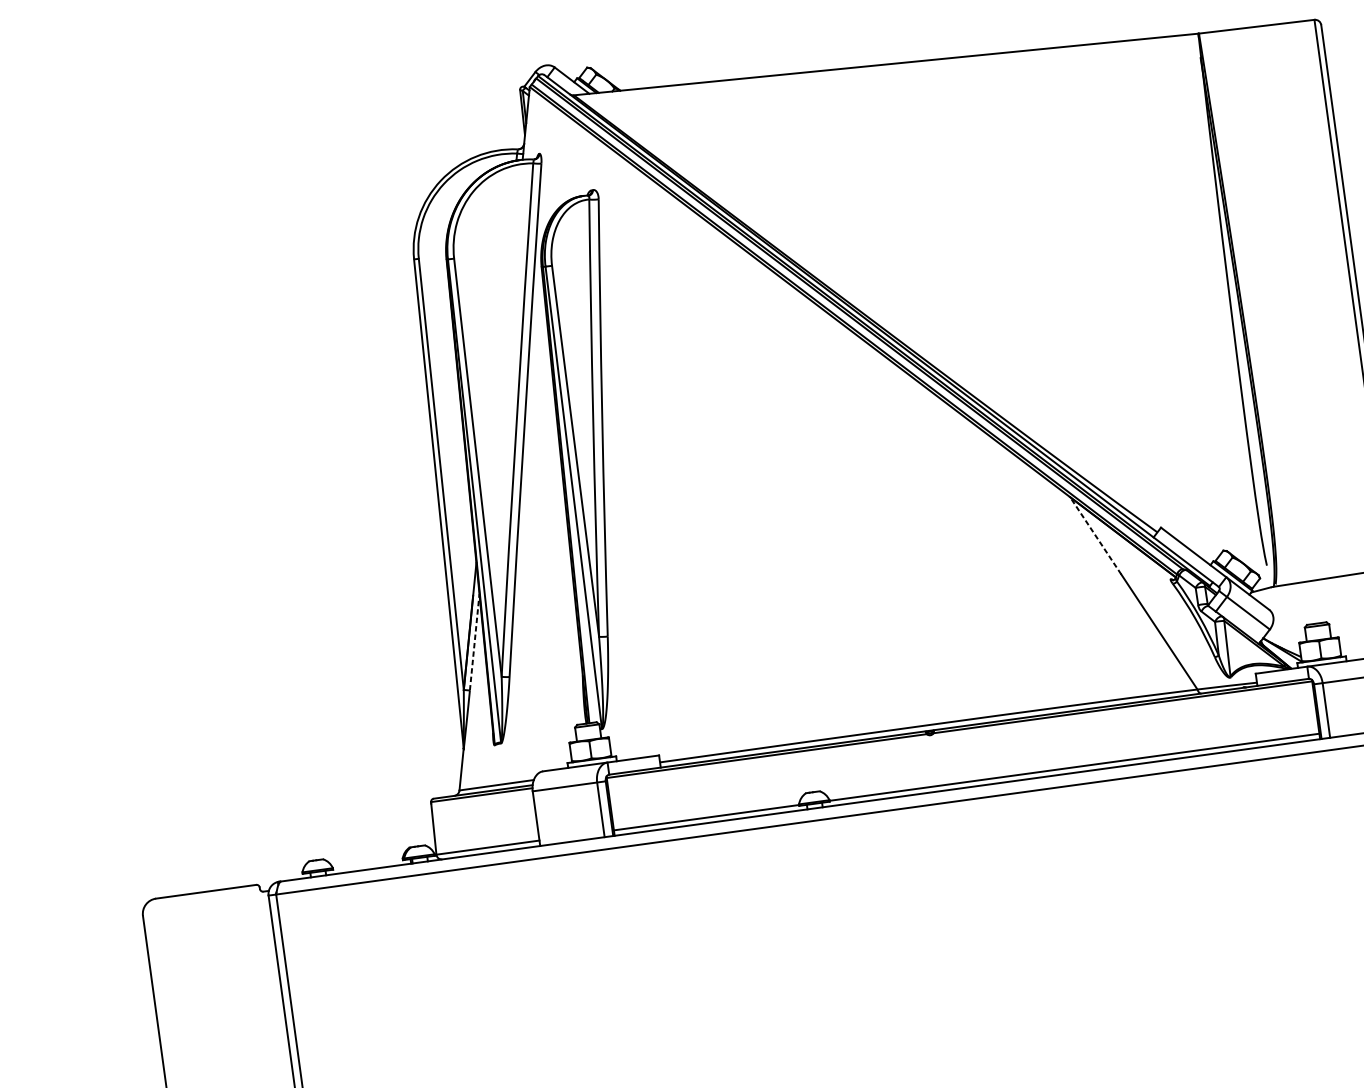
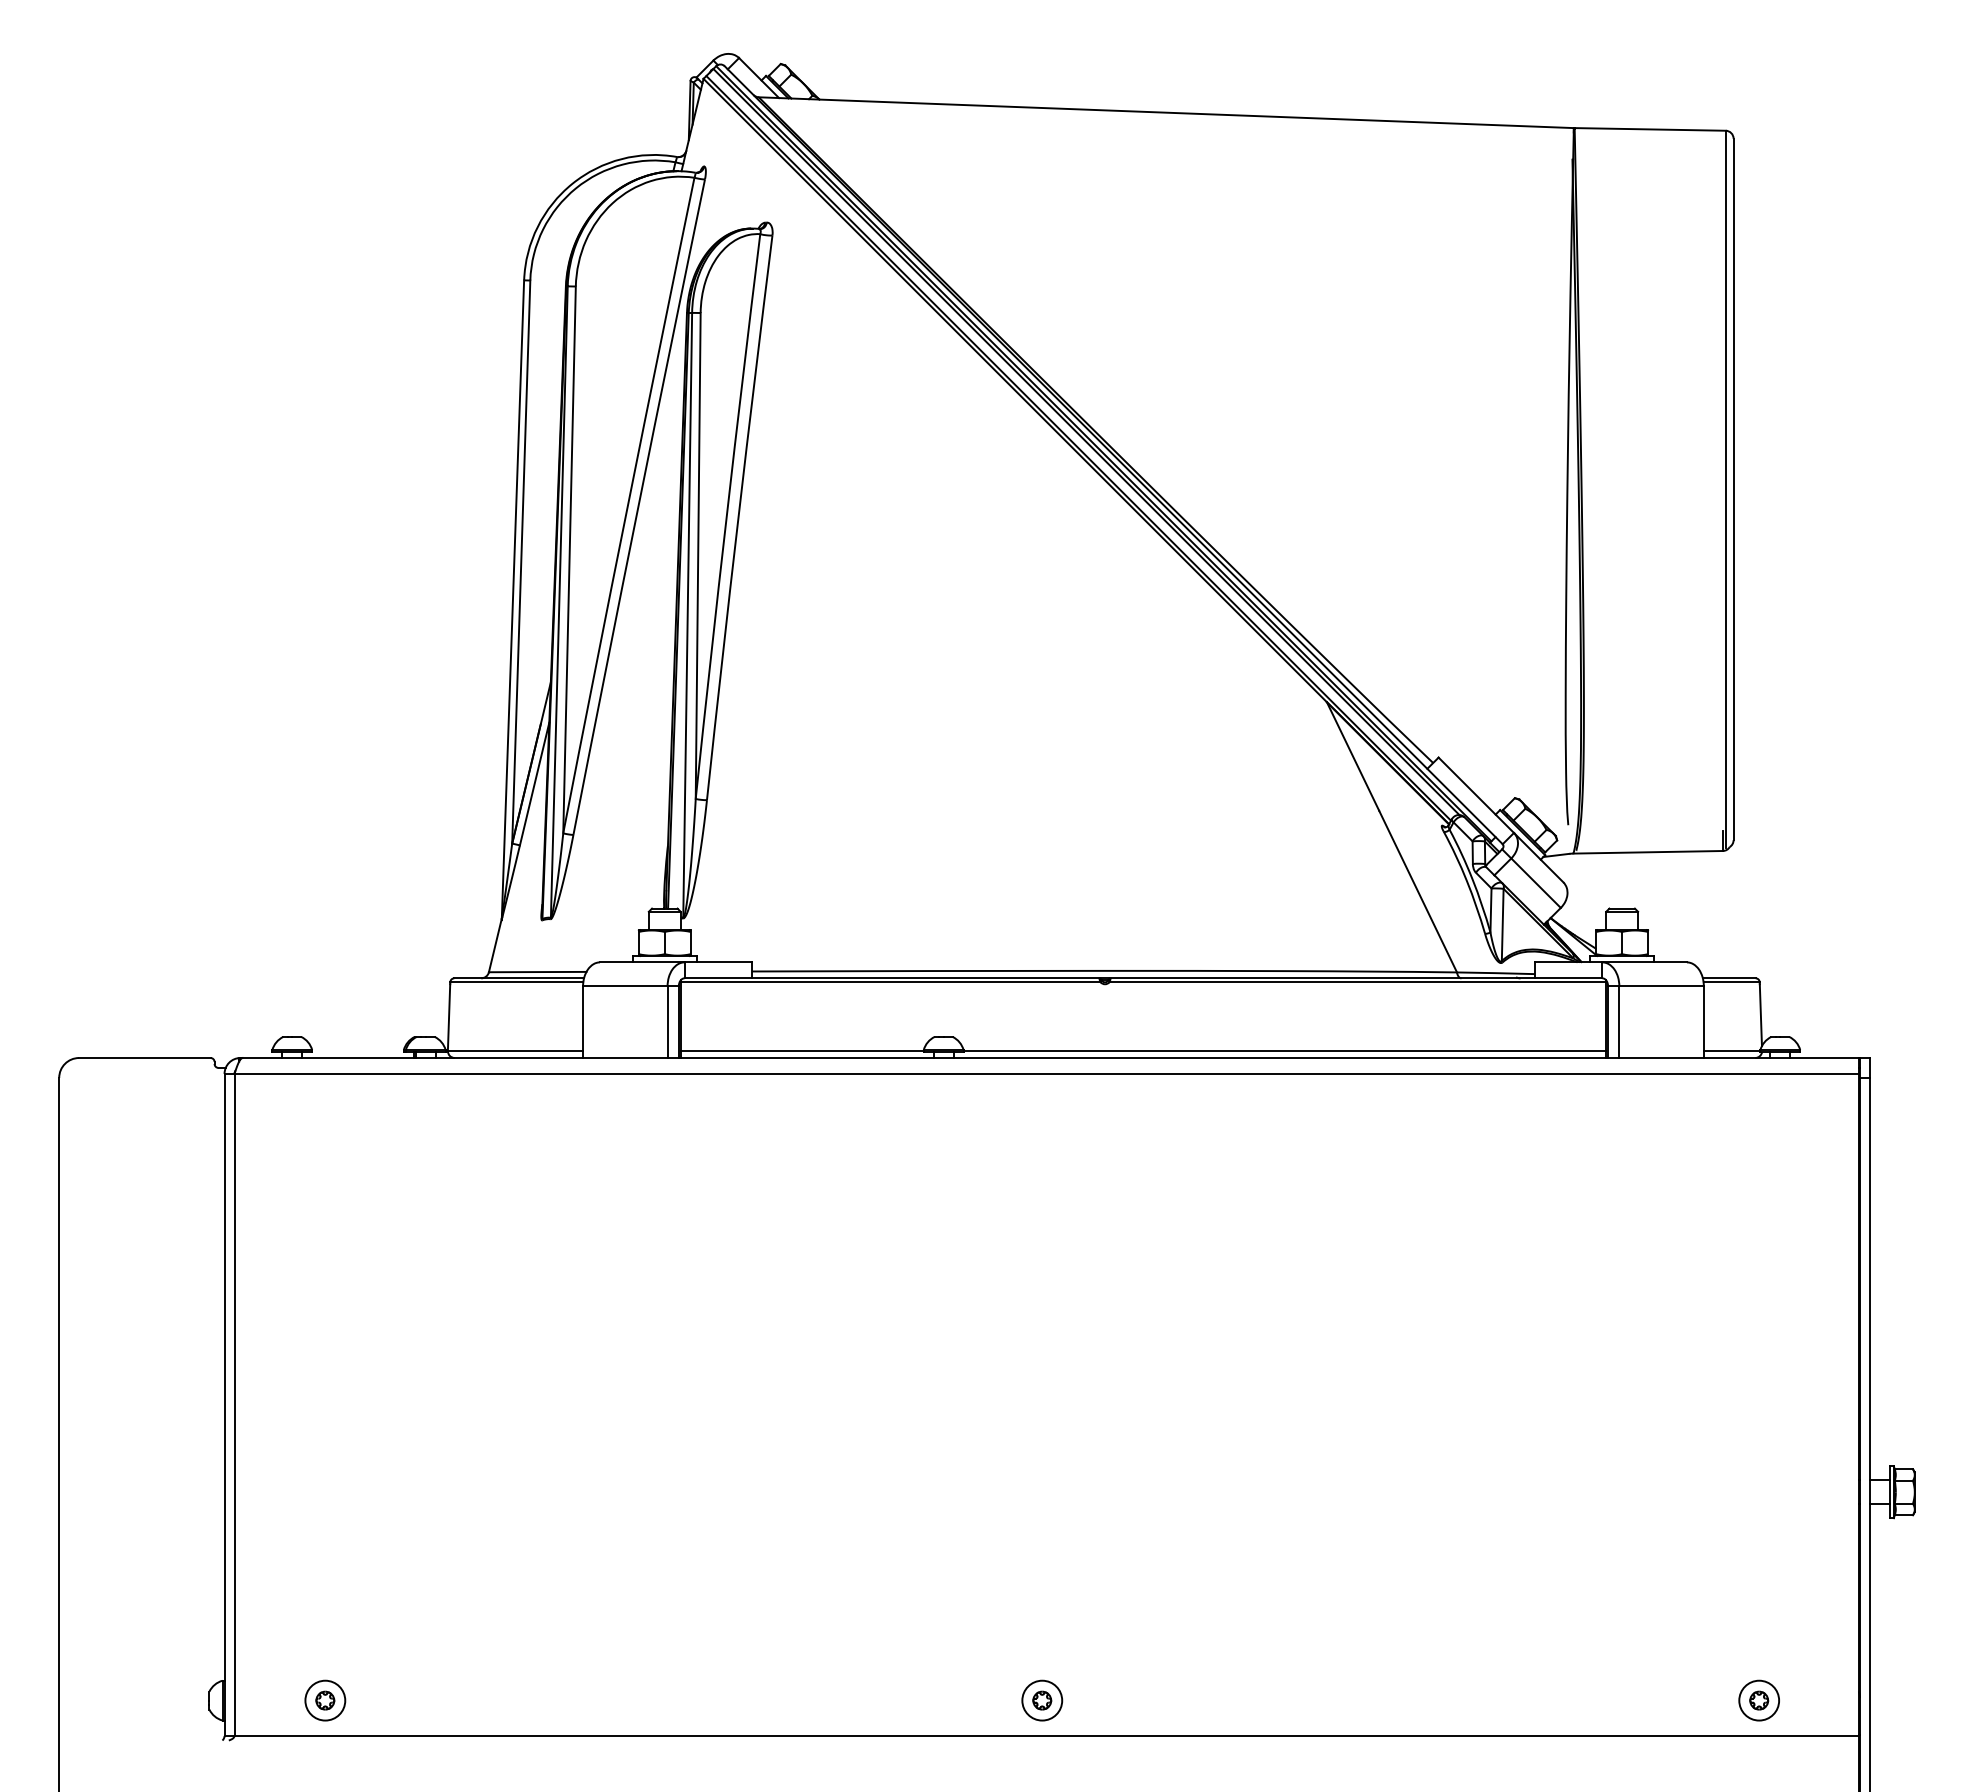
line: (1095, 535) -> (1352, 756), dashed -> solid
line: (474, 642) -> (534, 784), dashed -> solid

